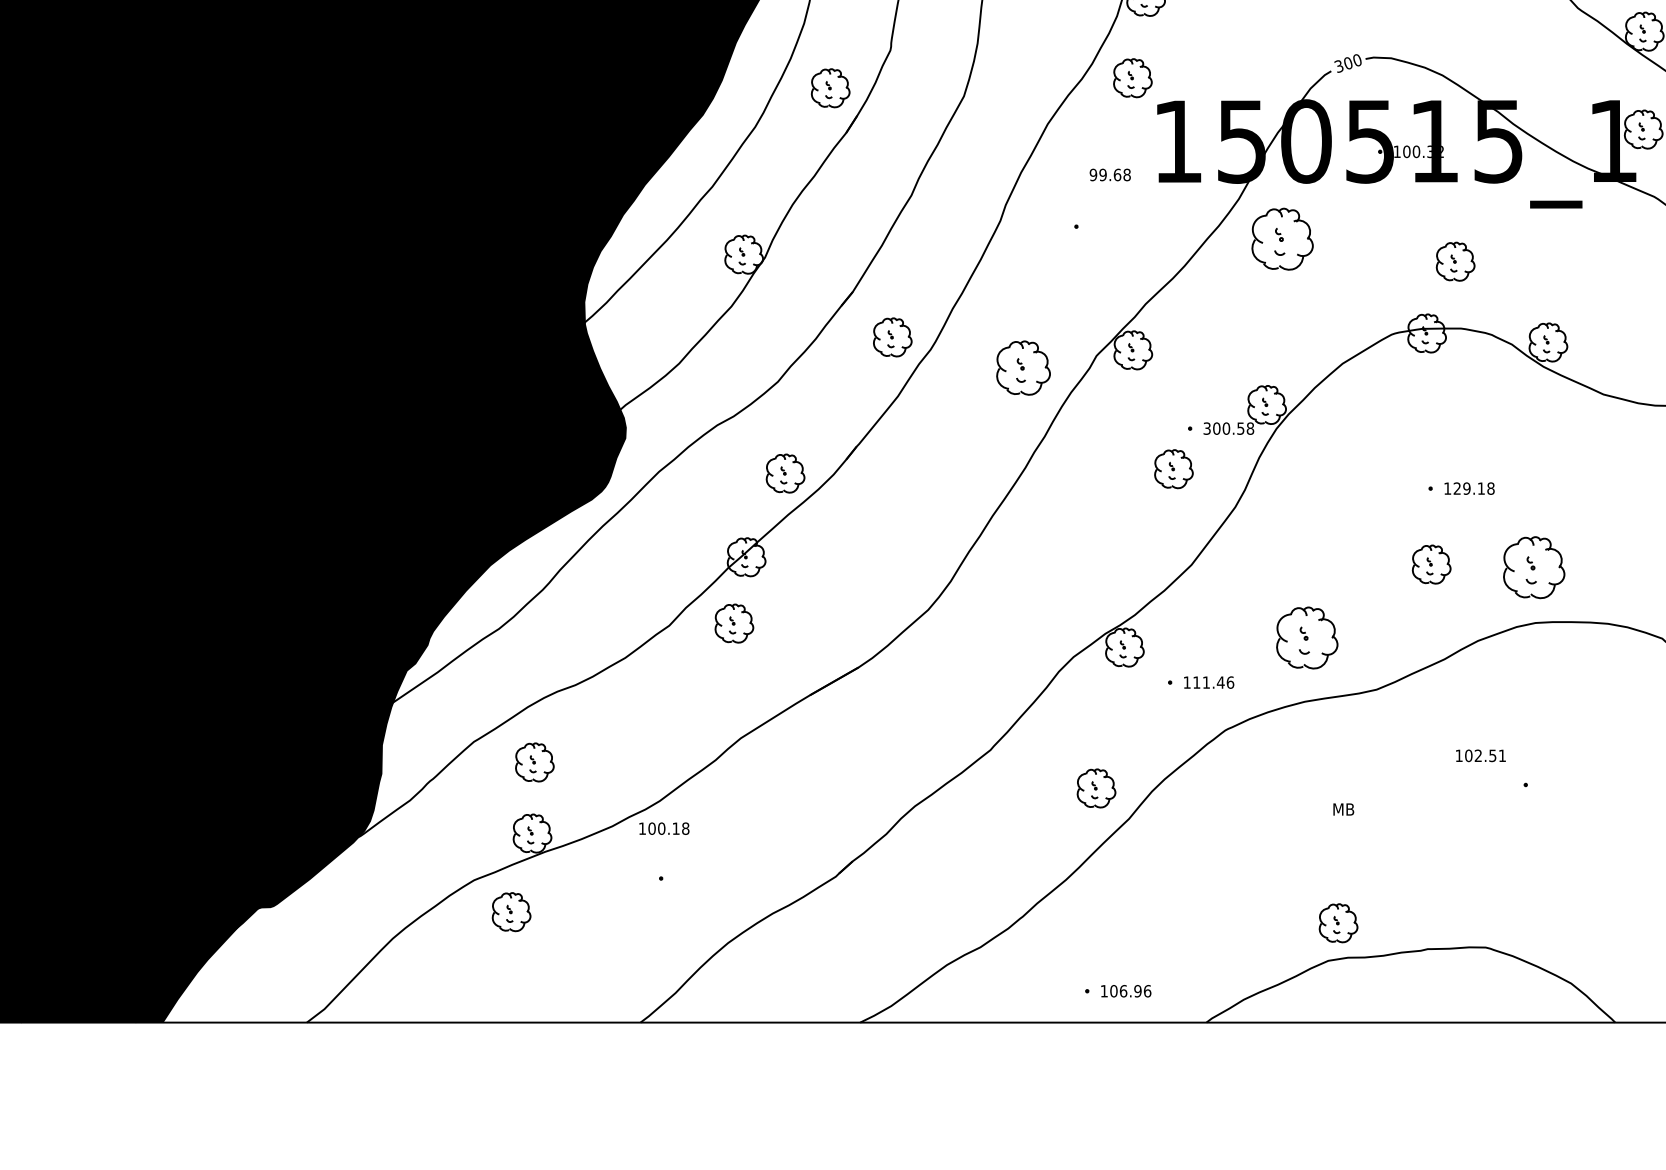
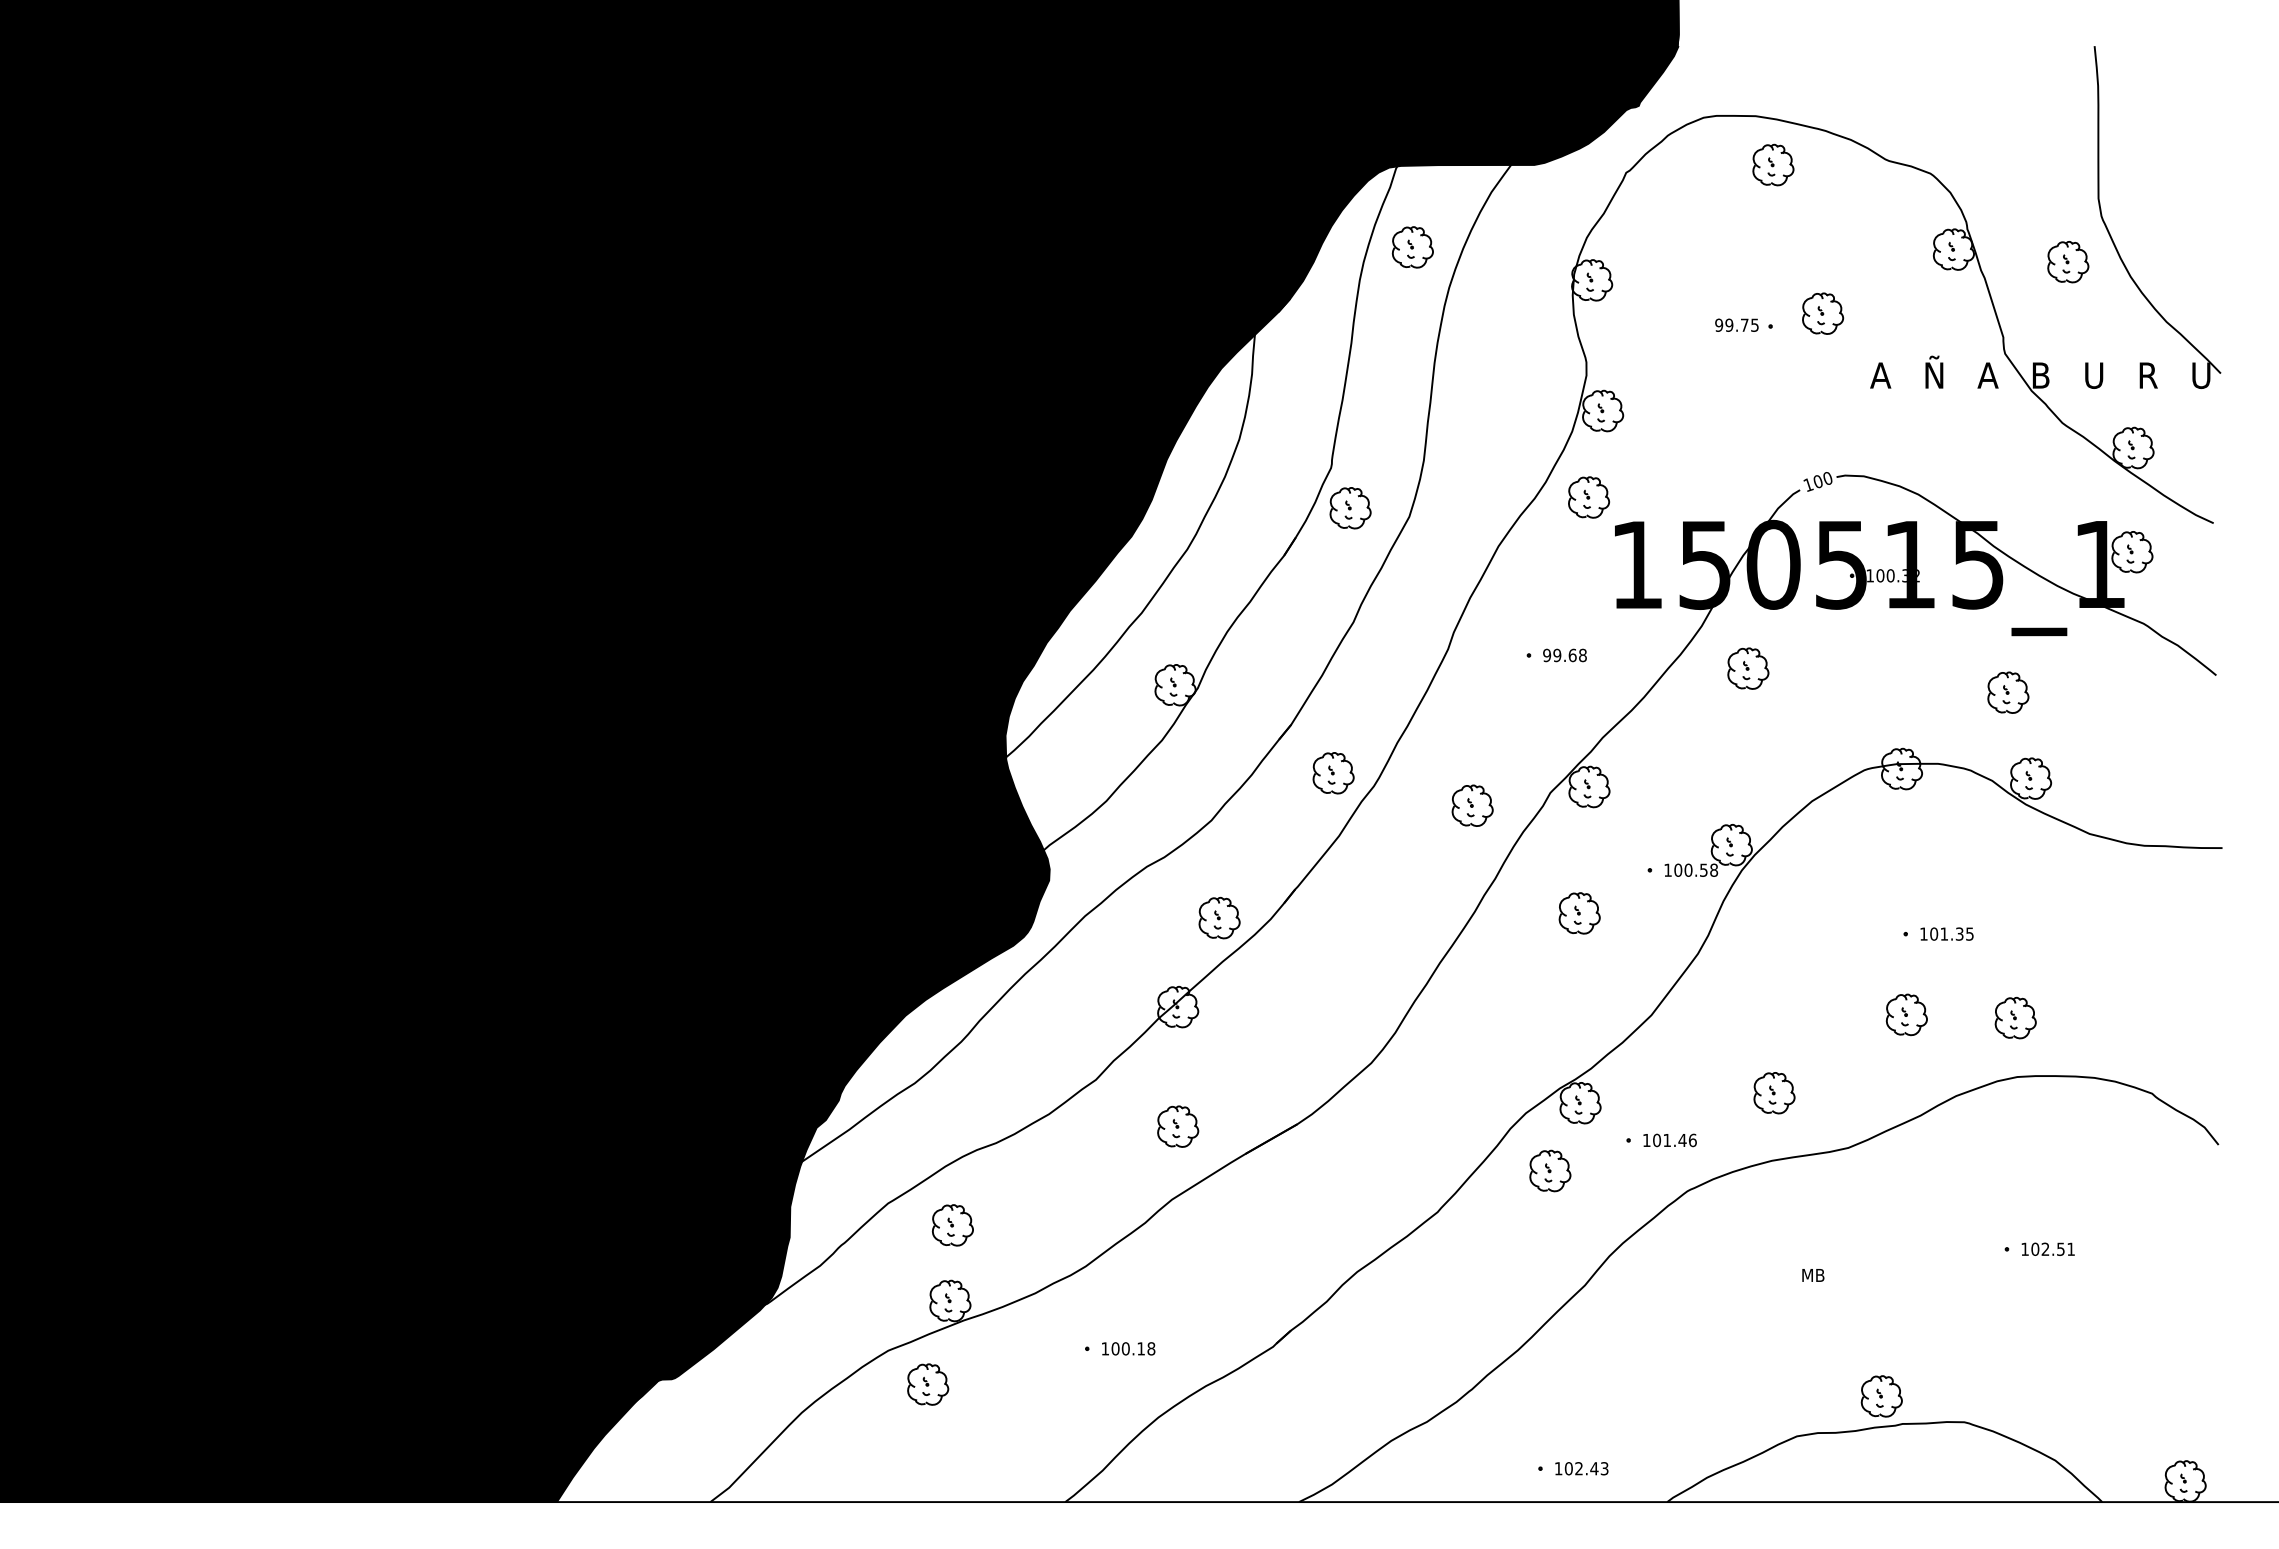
text: (1339, 65) -> (1808, 484), 300 -> 100
part: (830, 88) -> (1350, 508), moved
text: (1109, 175) -> (1564, 655), moved
part: (1282, 238) -> (1748, 668), size x0.62
part: (1455, 261) -> (2008, 692), moved
part: (1023, 367) -> (1472, 805), size x0.71
text: (1206, 427) -> (1667, 869), 300.58 -> 100.58
part: (1173, 469) -> (1579, 913), moved
text: (1473, 488) -> (1951, 933), 129.18 -> 101.35
part: (1533, 567) -> (2015, 1017), size x0.62
part: (734, 623) -> (1178, 1126), moved
part: (1307, 638) -> (1774, 1093), size x0.62
text: (1197, 682) -> (1657, 1140), 111.46 -> 101.46
text: (1480, 755) -> (2047, 1248), moved
part: (1096, 787) -> (1550, 1170), moved
text: (664, 828) -> (1128, 1348), moved
part: (1338, 923) -> (1881, 1396), moved
text: (1135, 991) -> (1591, 1468), 106.96 -> 102.43

